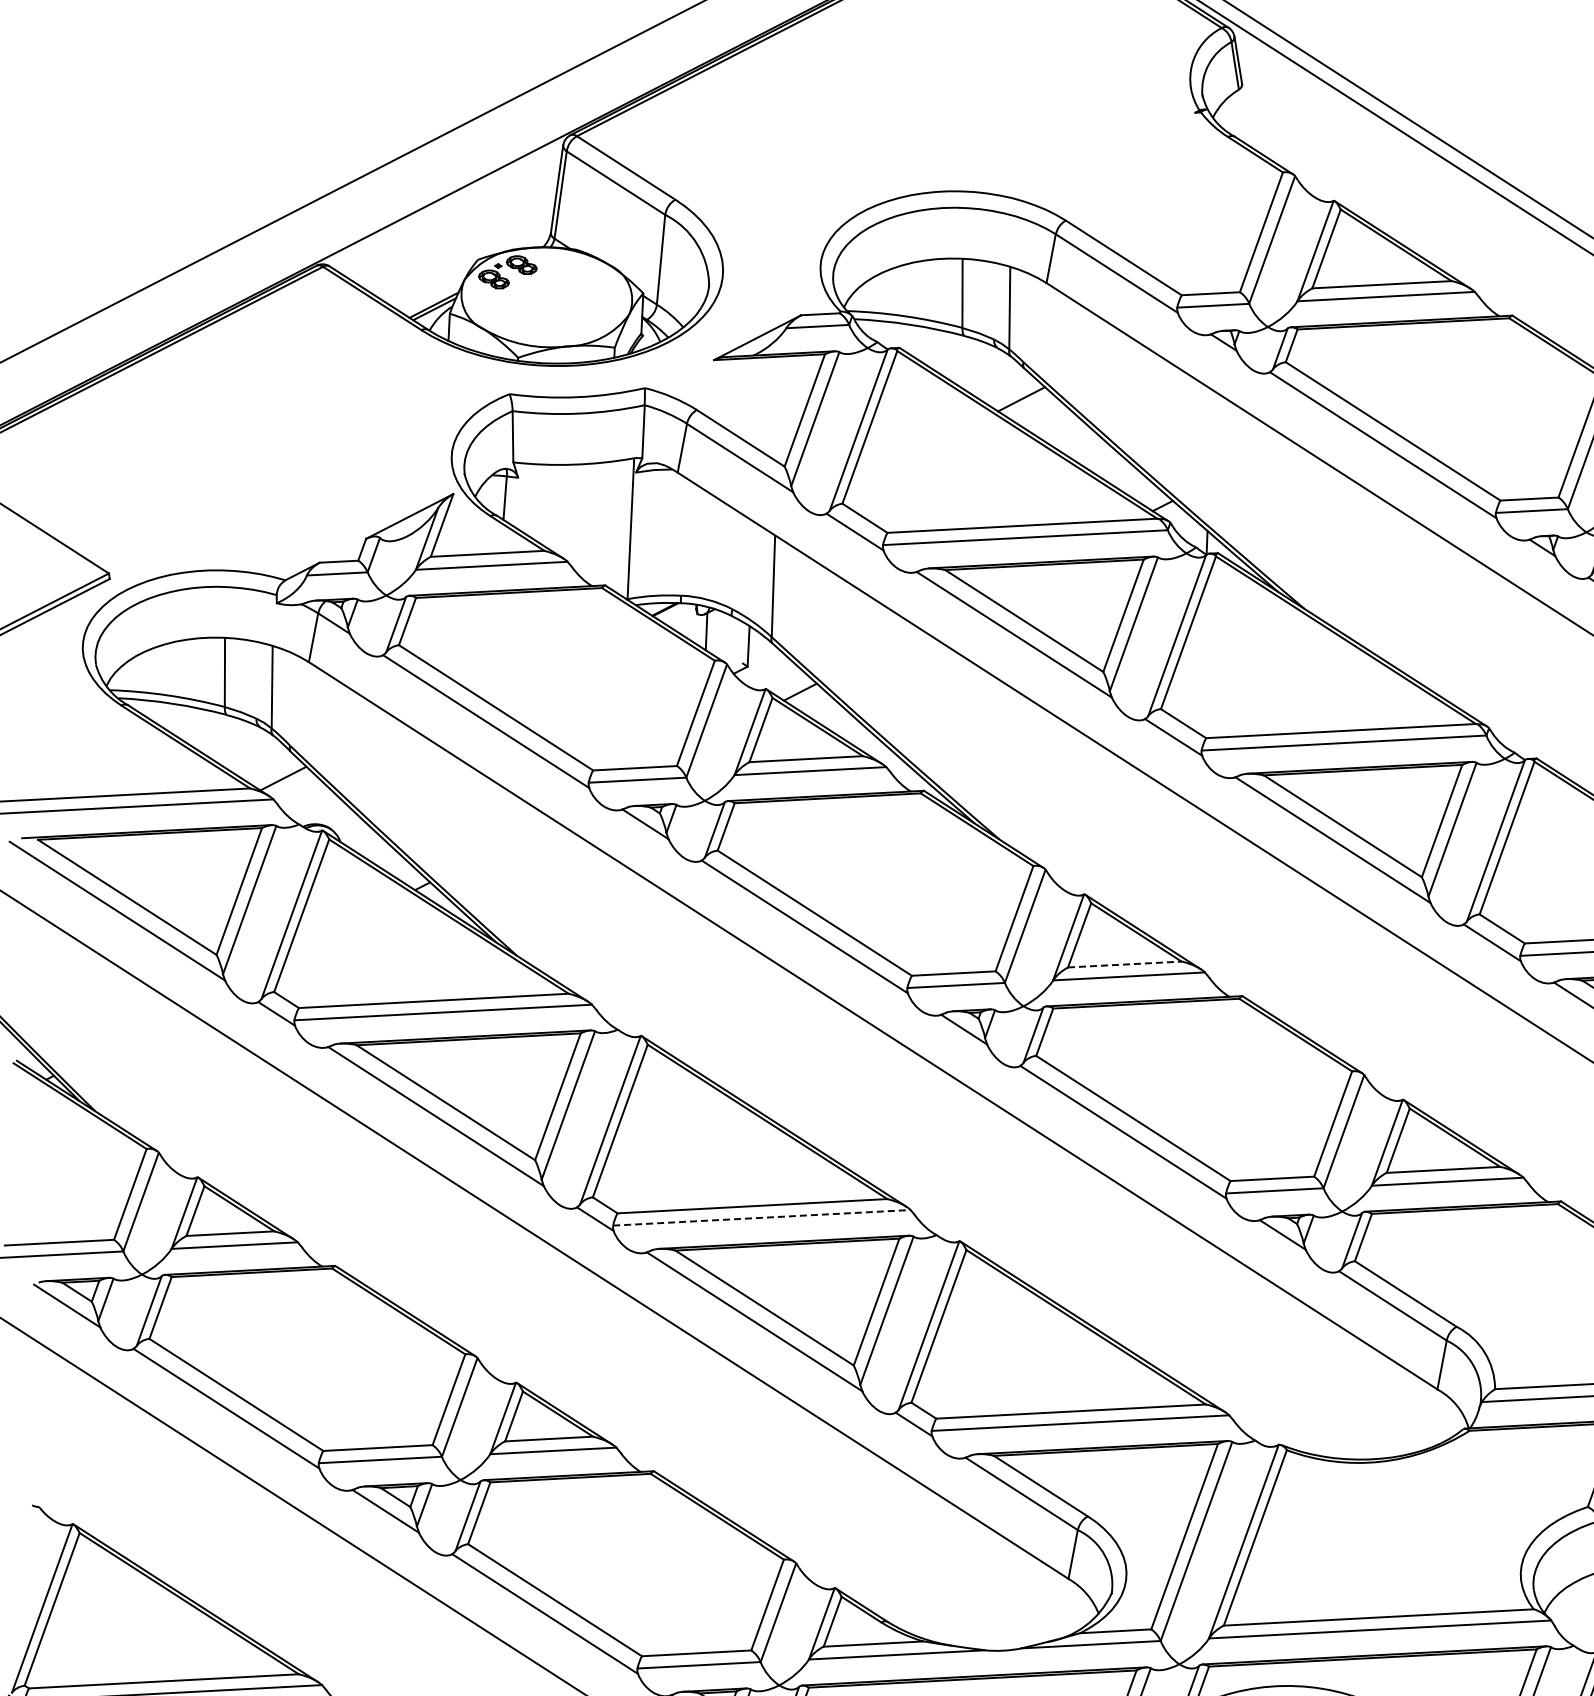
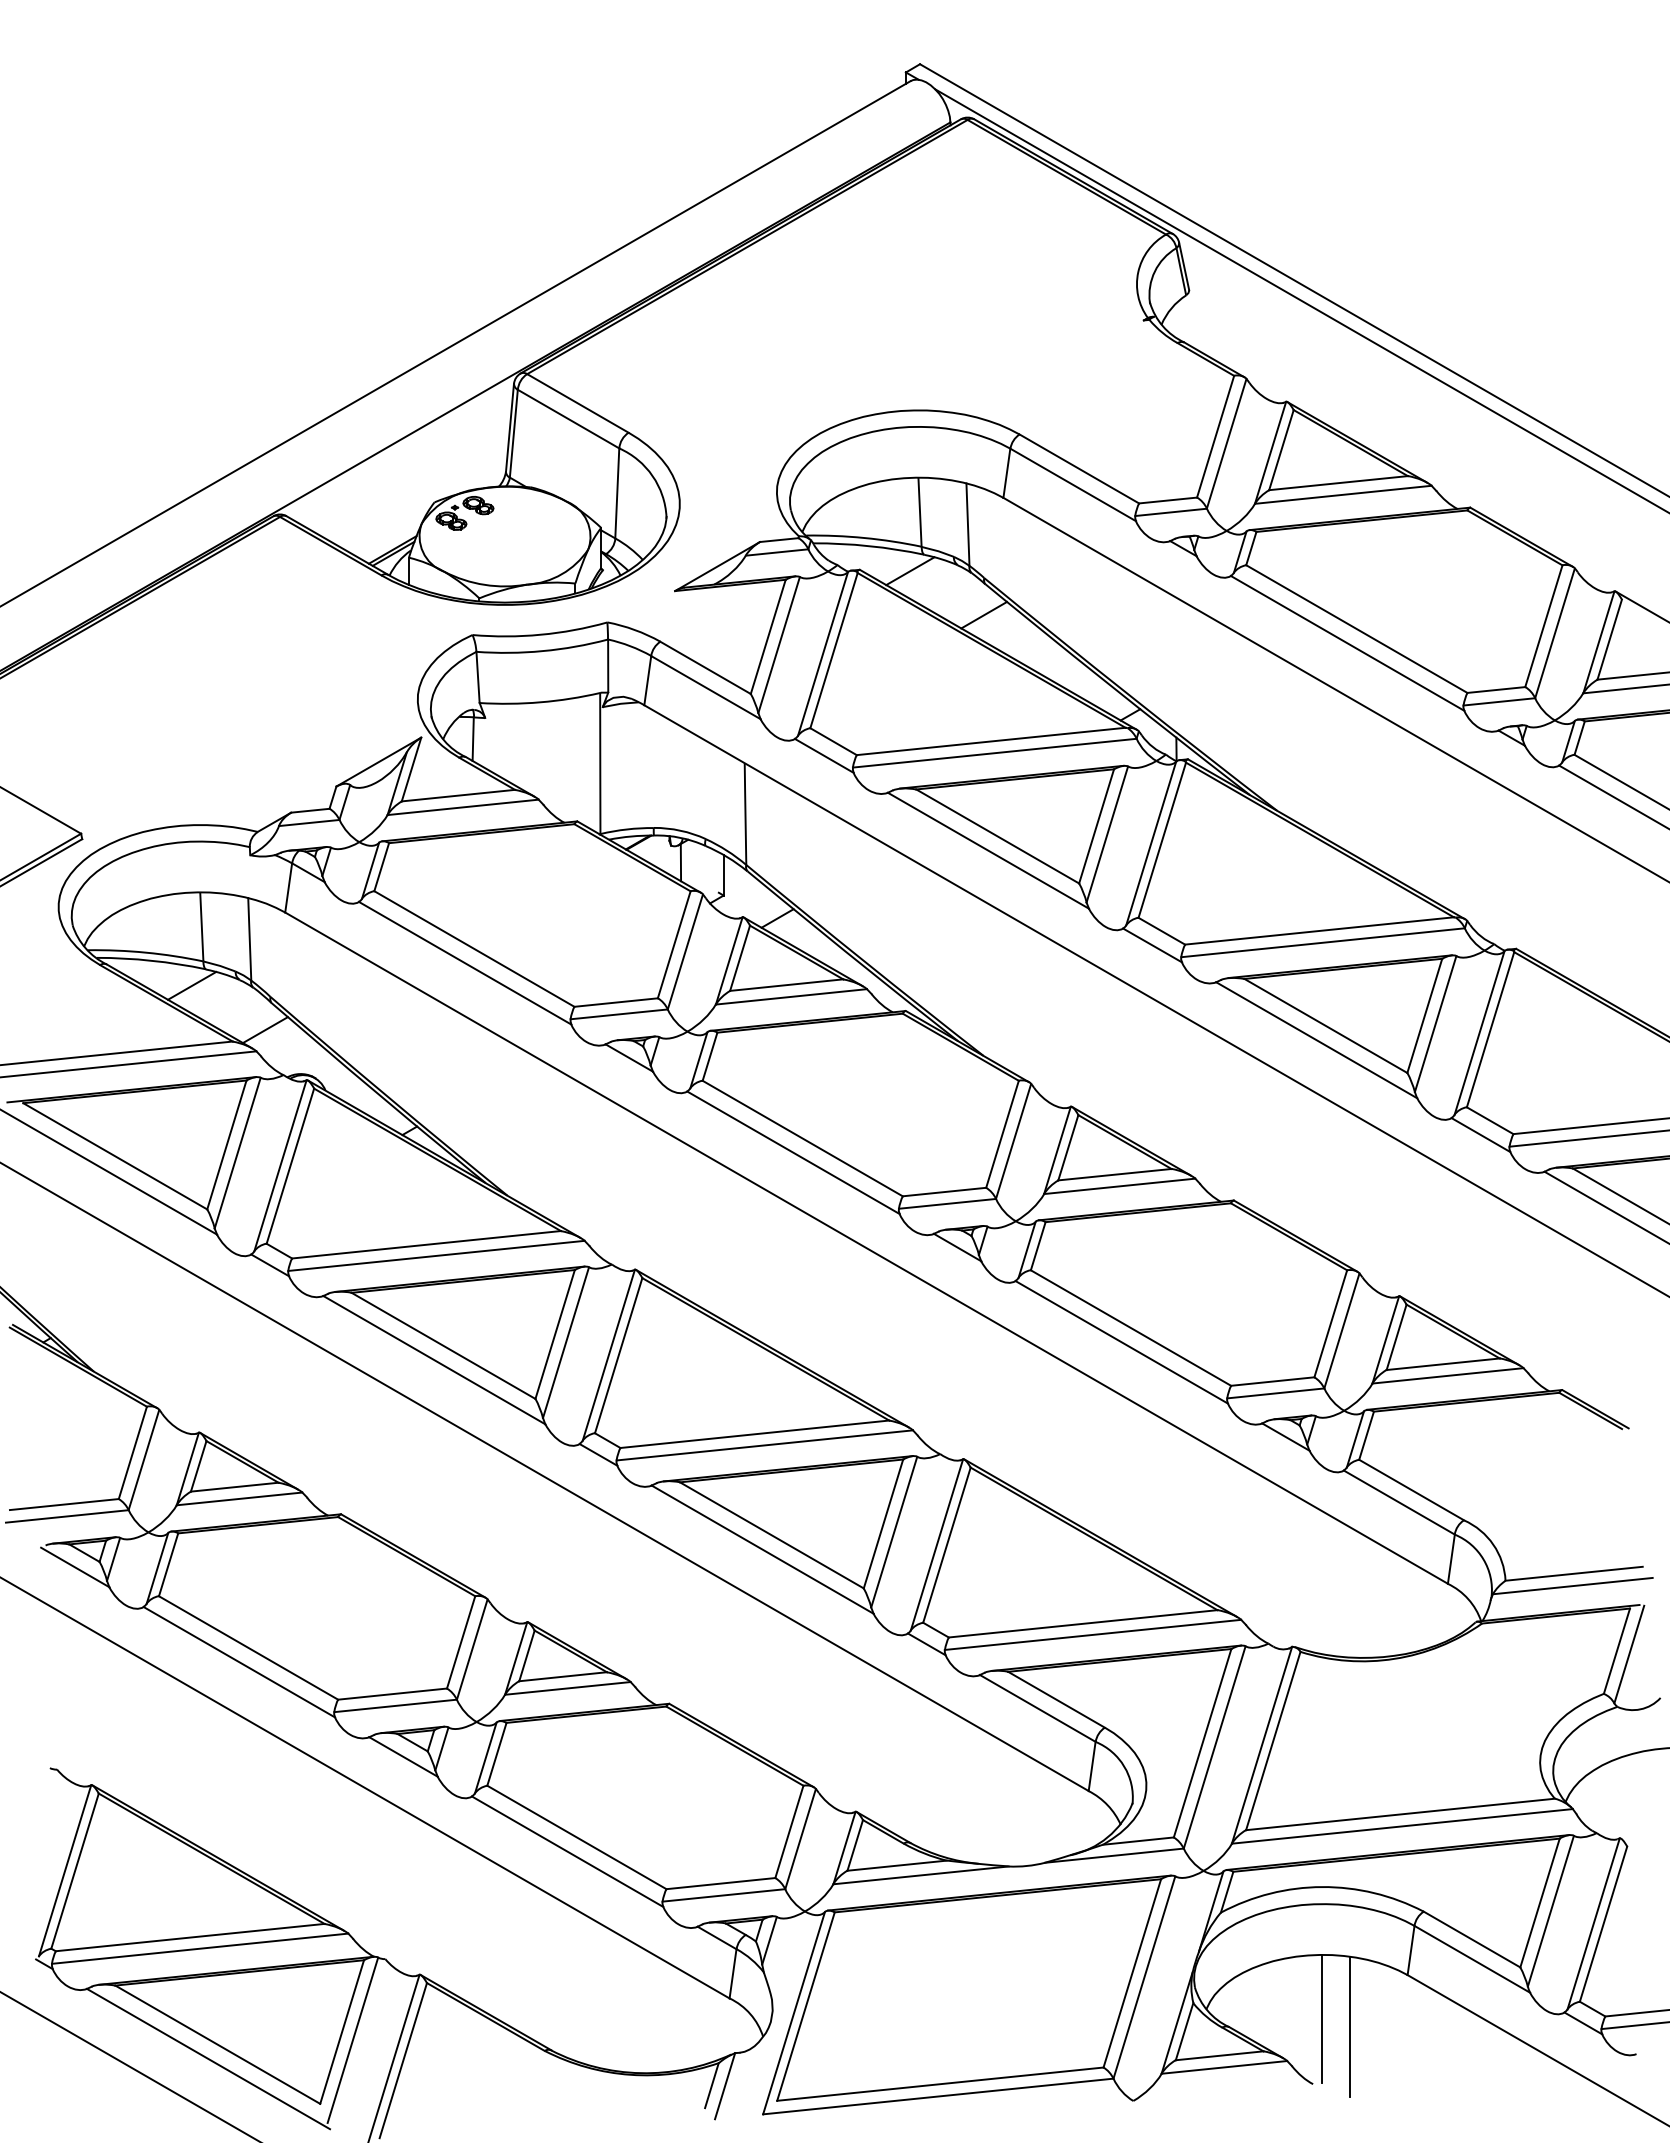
line: (950, 352) -> (910, 571), added
line: (212, 730) -> (192, 985), added
line: (1124, 964) -> (1114, 1174), dashed -> solid
line: (761, 1217) -> (764, 1445), dashed -> solid

